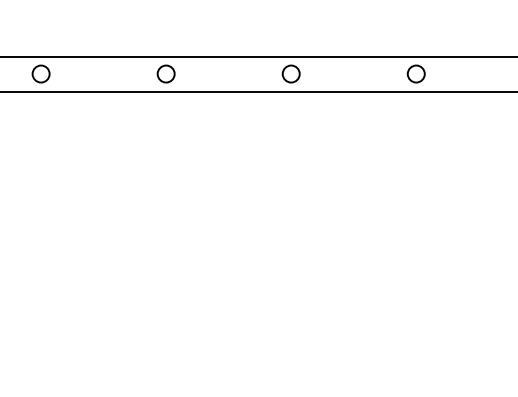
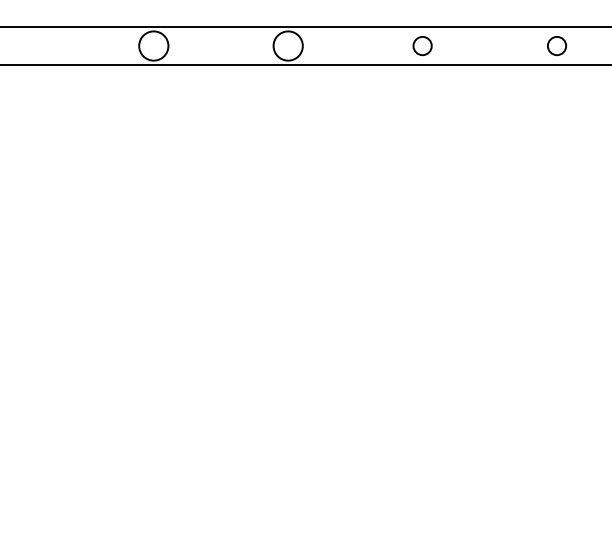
circle: (165, 73) -> (153, 45), size x1.6
circle: (291, 73) -> (288, 45), size x1.6
circle: (41, 74) -> (19, 46), removed

